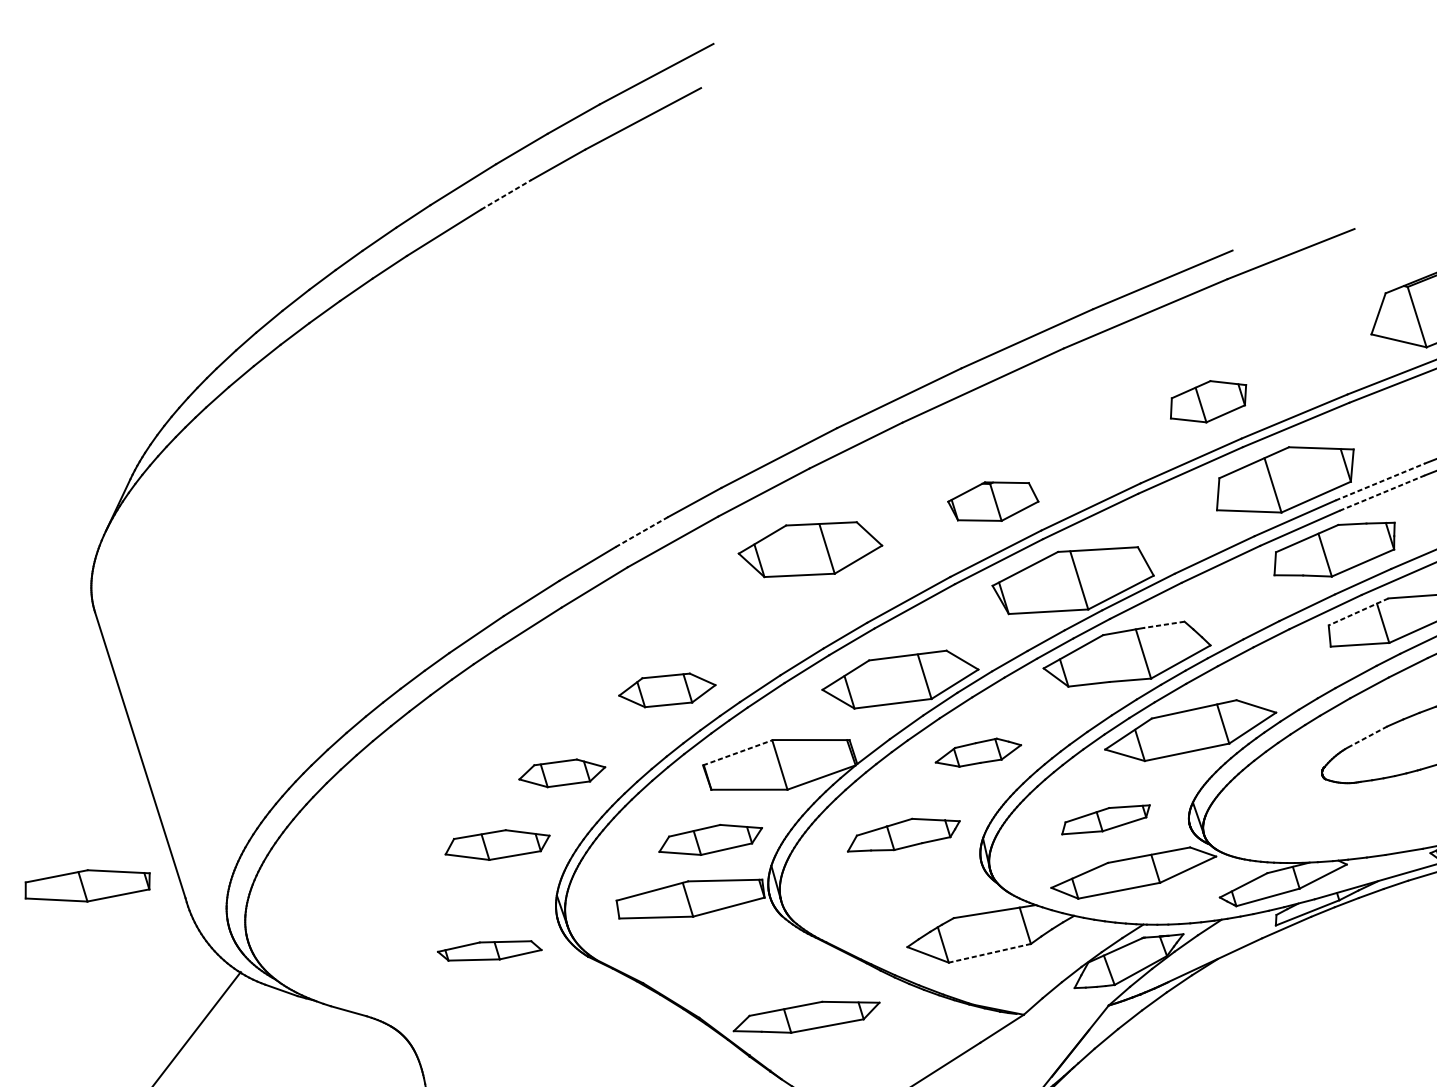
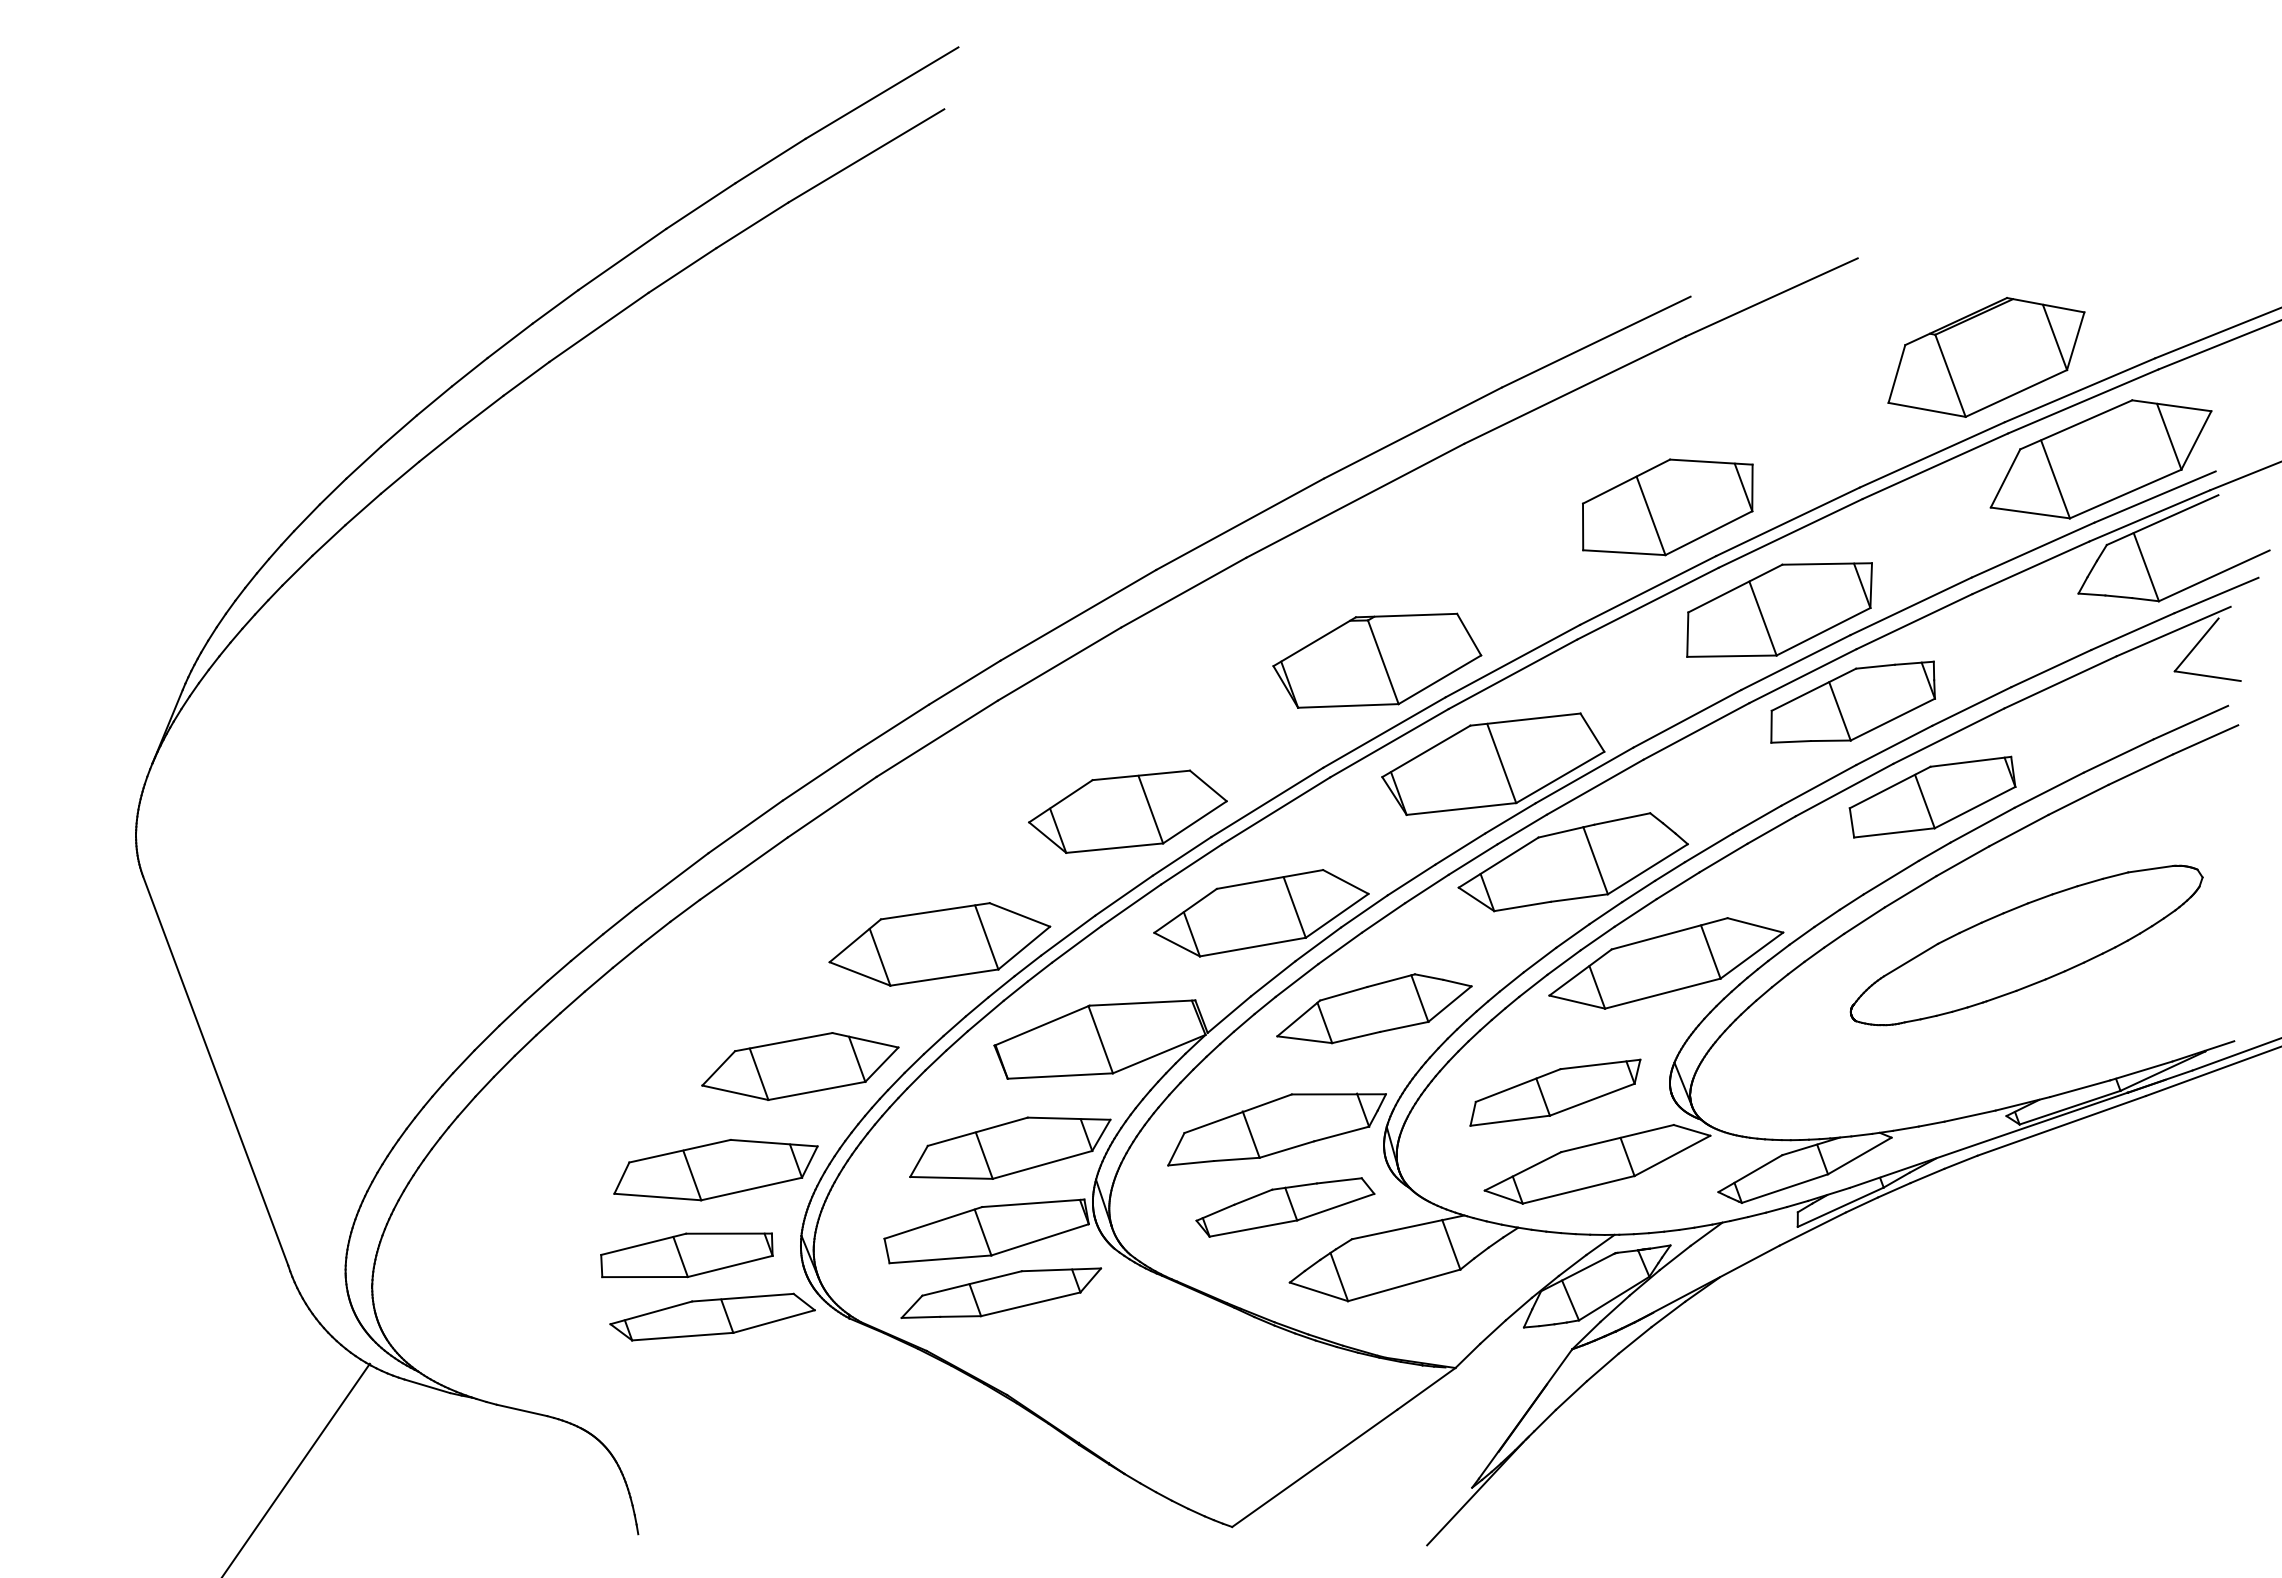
line: (506, 194) -> (682, 270), dashed -> solid
part: (1208, 401) -> (1667, 507), size x1.67
line: (1380, 482) -> (1911, 606), dashed -> solid
line: (1382, 493) -> (1914, 621), dashed -> solid
part: (993, 501) -> (1377, 660), size x1.67
line: (641, 532) -> (893, 727), dashed -> solid
part: (810, 549) -> (1127, 811), moved
line: (1358, 611) -> (1889, 787), dashed -> solid
line: (1164, 625) -> (1622, 819), dashed -> solid
part: (667, 690) -> (939, 944), size x1.67
line: (1366, 737) -> (1910, 960), dashed -> solid
line: (738, 752) -> (1042, 1025), dashed -> solid
part: (978, 752) -> (1374, 1008), size x1.67
part: (562, 773) -> (800, 1066), size x1.67
part: (1106, 819) -> (1555, 1092), size x1.43
part: (903, 836) -> (1276, 1129), size x1.43
part: (710, 839) -> (1010, 1147), size x1.43
part: (497, 845) -> (715, 1170), size x1.43
part: (87, 885) -> (686, 1255), moved
part: (907, 892) -> (1285, 1207), added
part: (489, 950) -> (712, 1316), size x1.43
line: (989, 953) -> (1403, 1285), dashed -> solid
part: (806, 1016) -> (1001, 1292), moved

